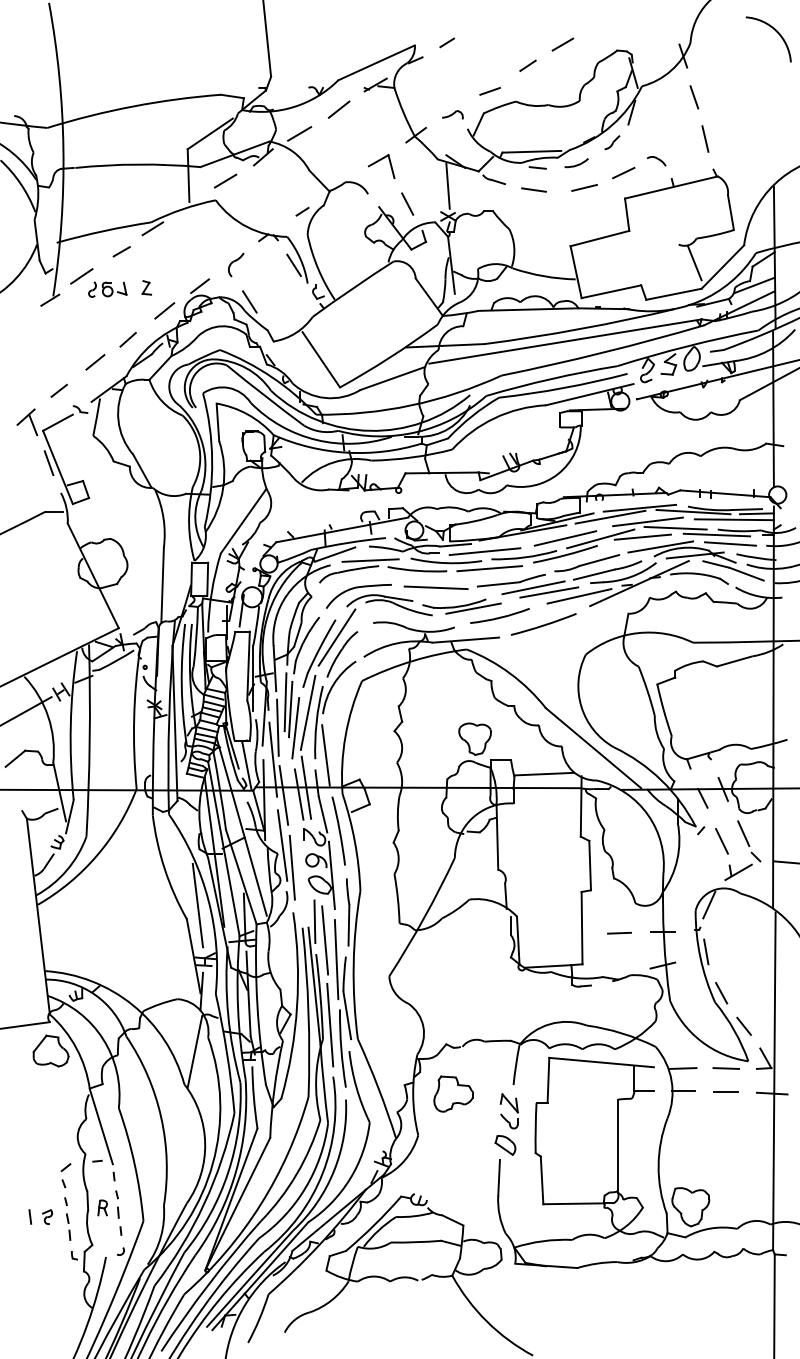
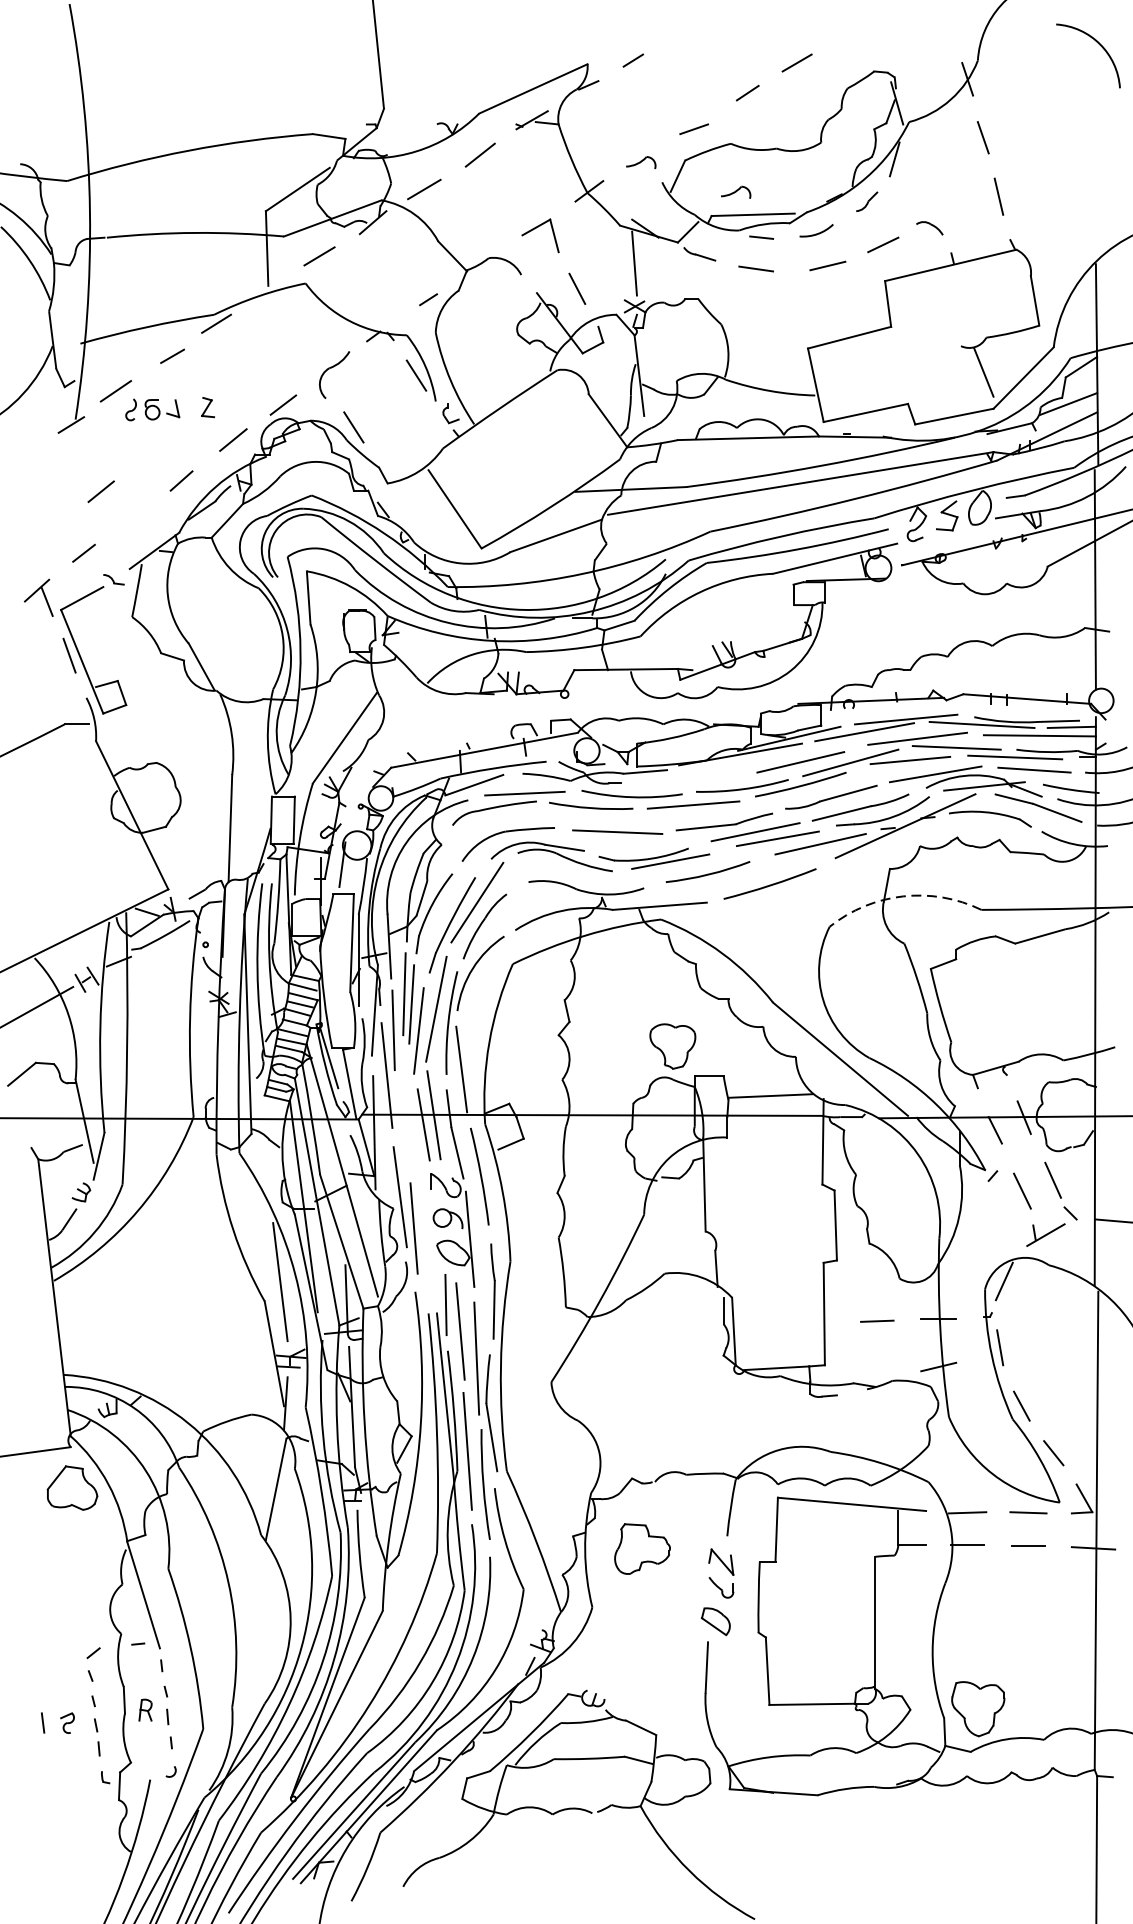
part: (519, 135) -> (735, 191), added
part: (236, 264) -> (335, 374), size x1.4
line: (95, 362) -> (101, 491), moved
line: (484, 551) -> (686, 780), removed
arc: (637, 633) -> (902, 896), solid -> dashed
line: (283, 795) -> (401, 1126), removed

